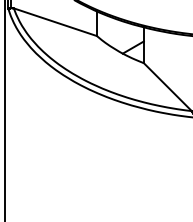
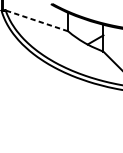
line: (55, 22) -> (36, 21), solid -> dashed

